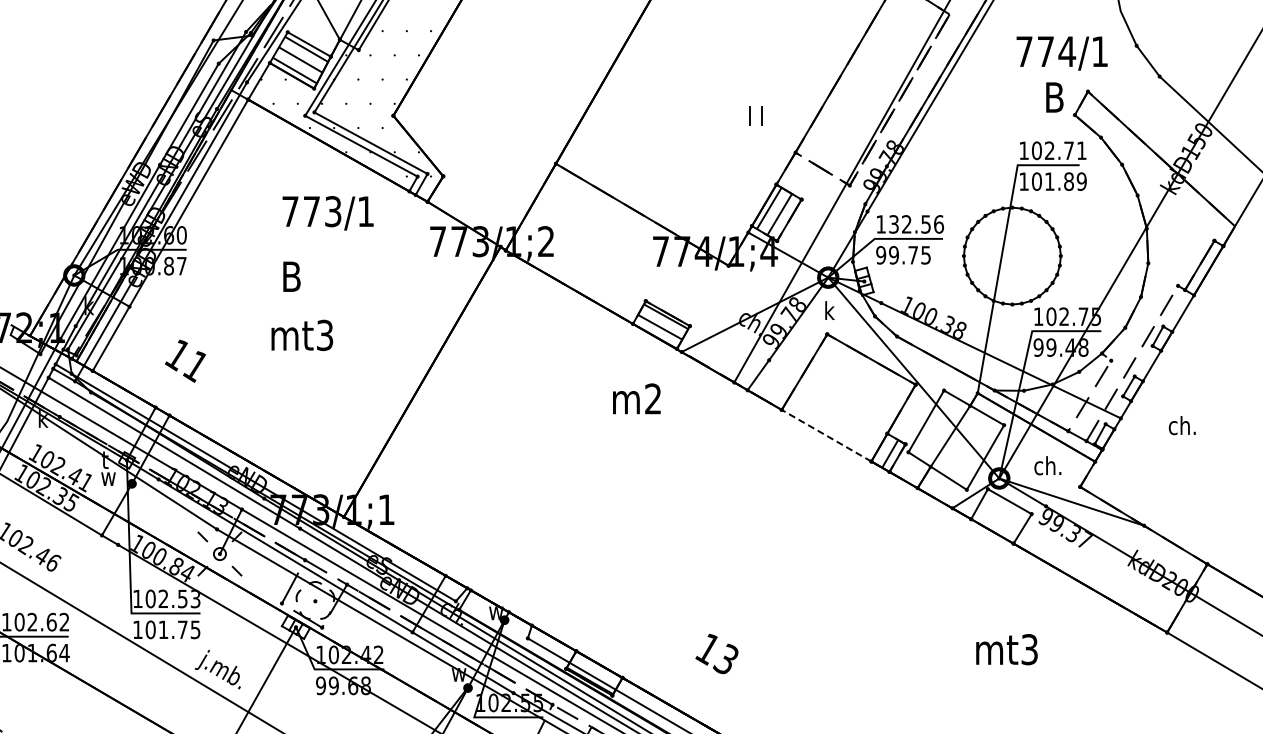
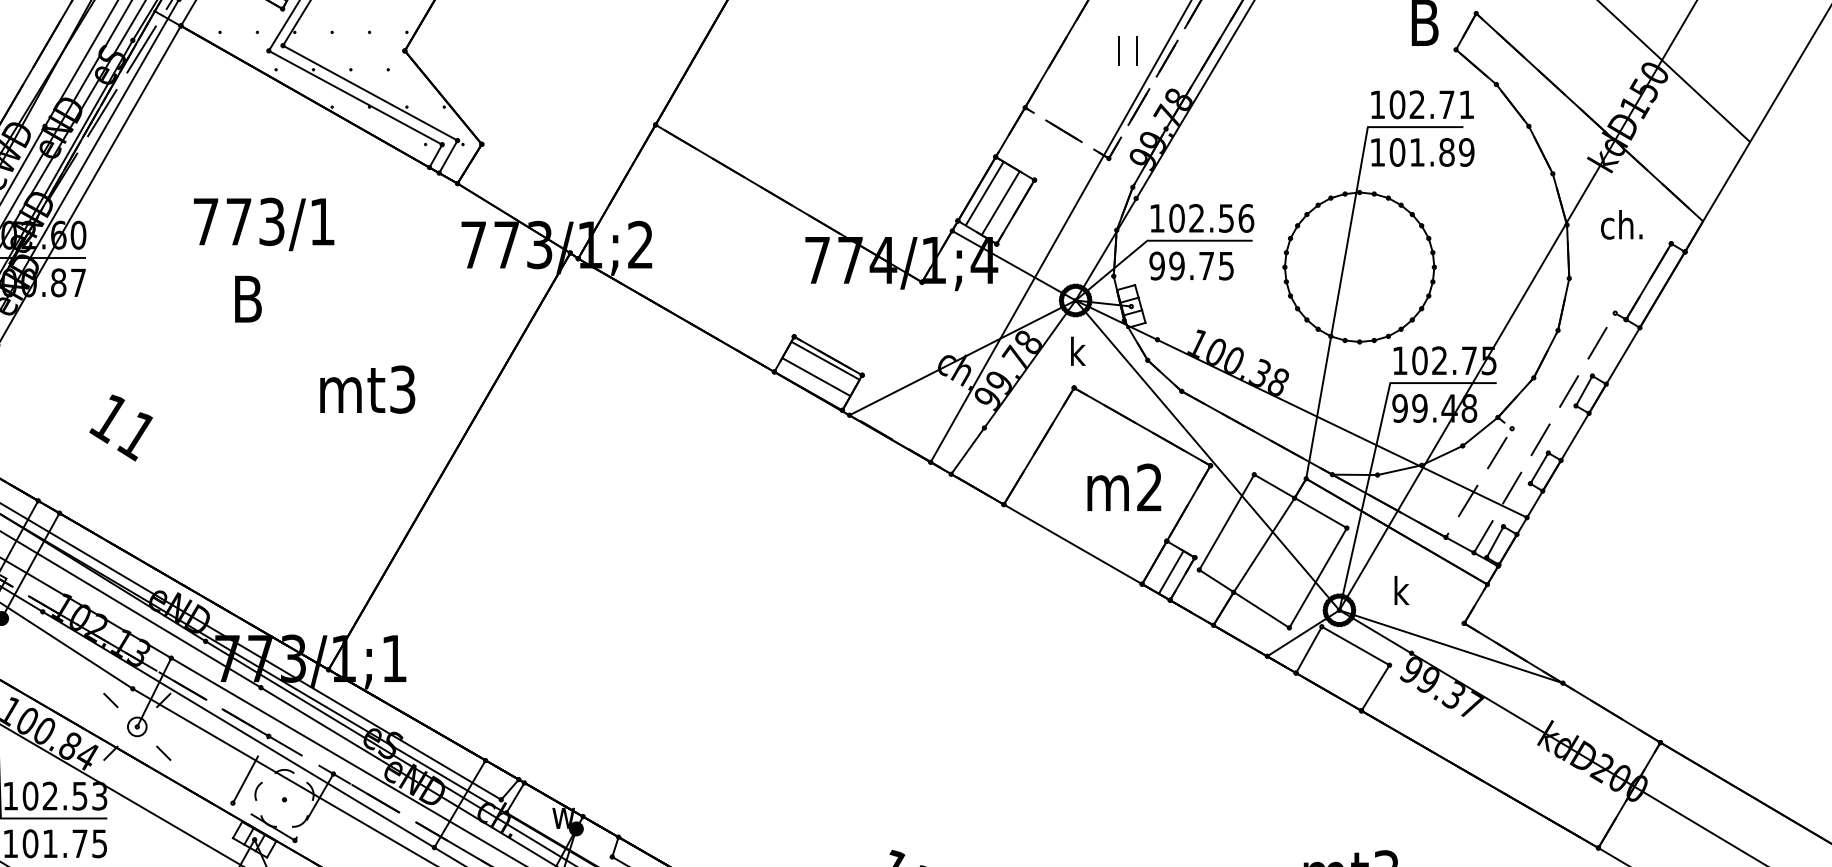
part: (755, 115) -> (1126, 50), moved
text: (327, 213) -> (263, 224), moved
text: (894, 224) -> (1177, 218), 132.56 -> 102.56
text: (302, 335) -> (367, 389), moved
text: (185, 360) -> (121, 426), moved
text: (636, 398) -> (1123, 486), moved
text: (1181, 425) -> (1620, 224), moved
line: (826, 435) -> (1072, 544), dashed -> solid
text: (1047, 465) -> (1413, 590), ch. -> k

